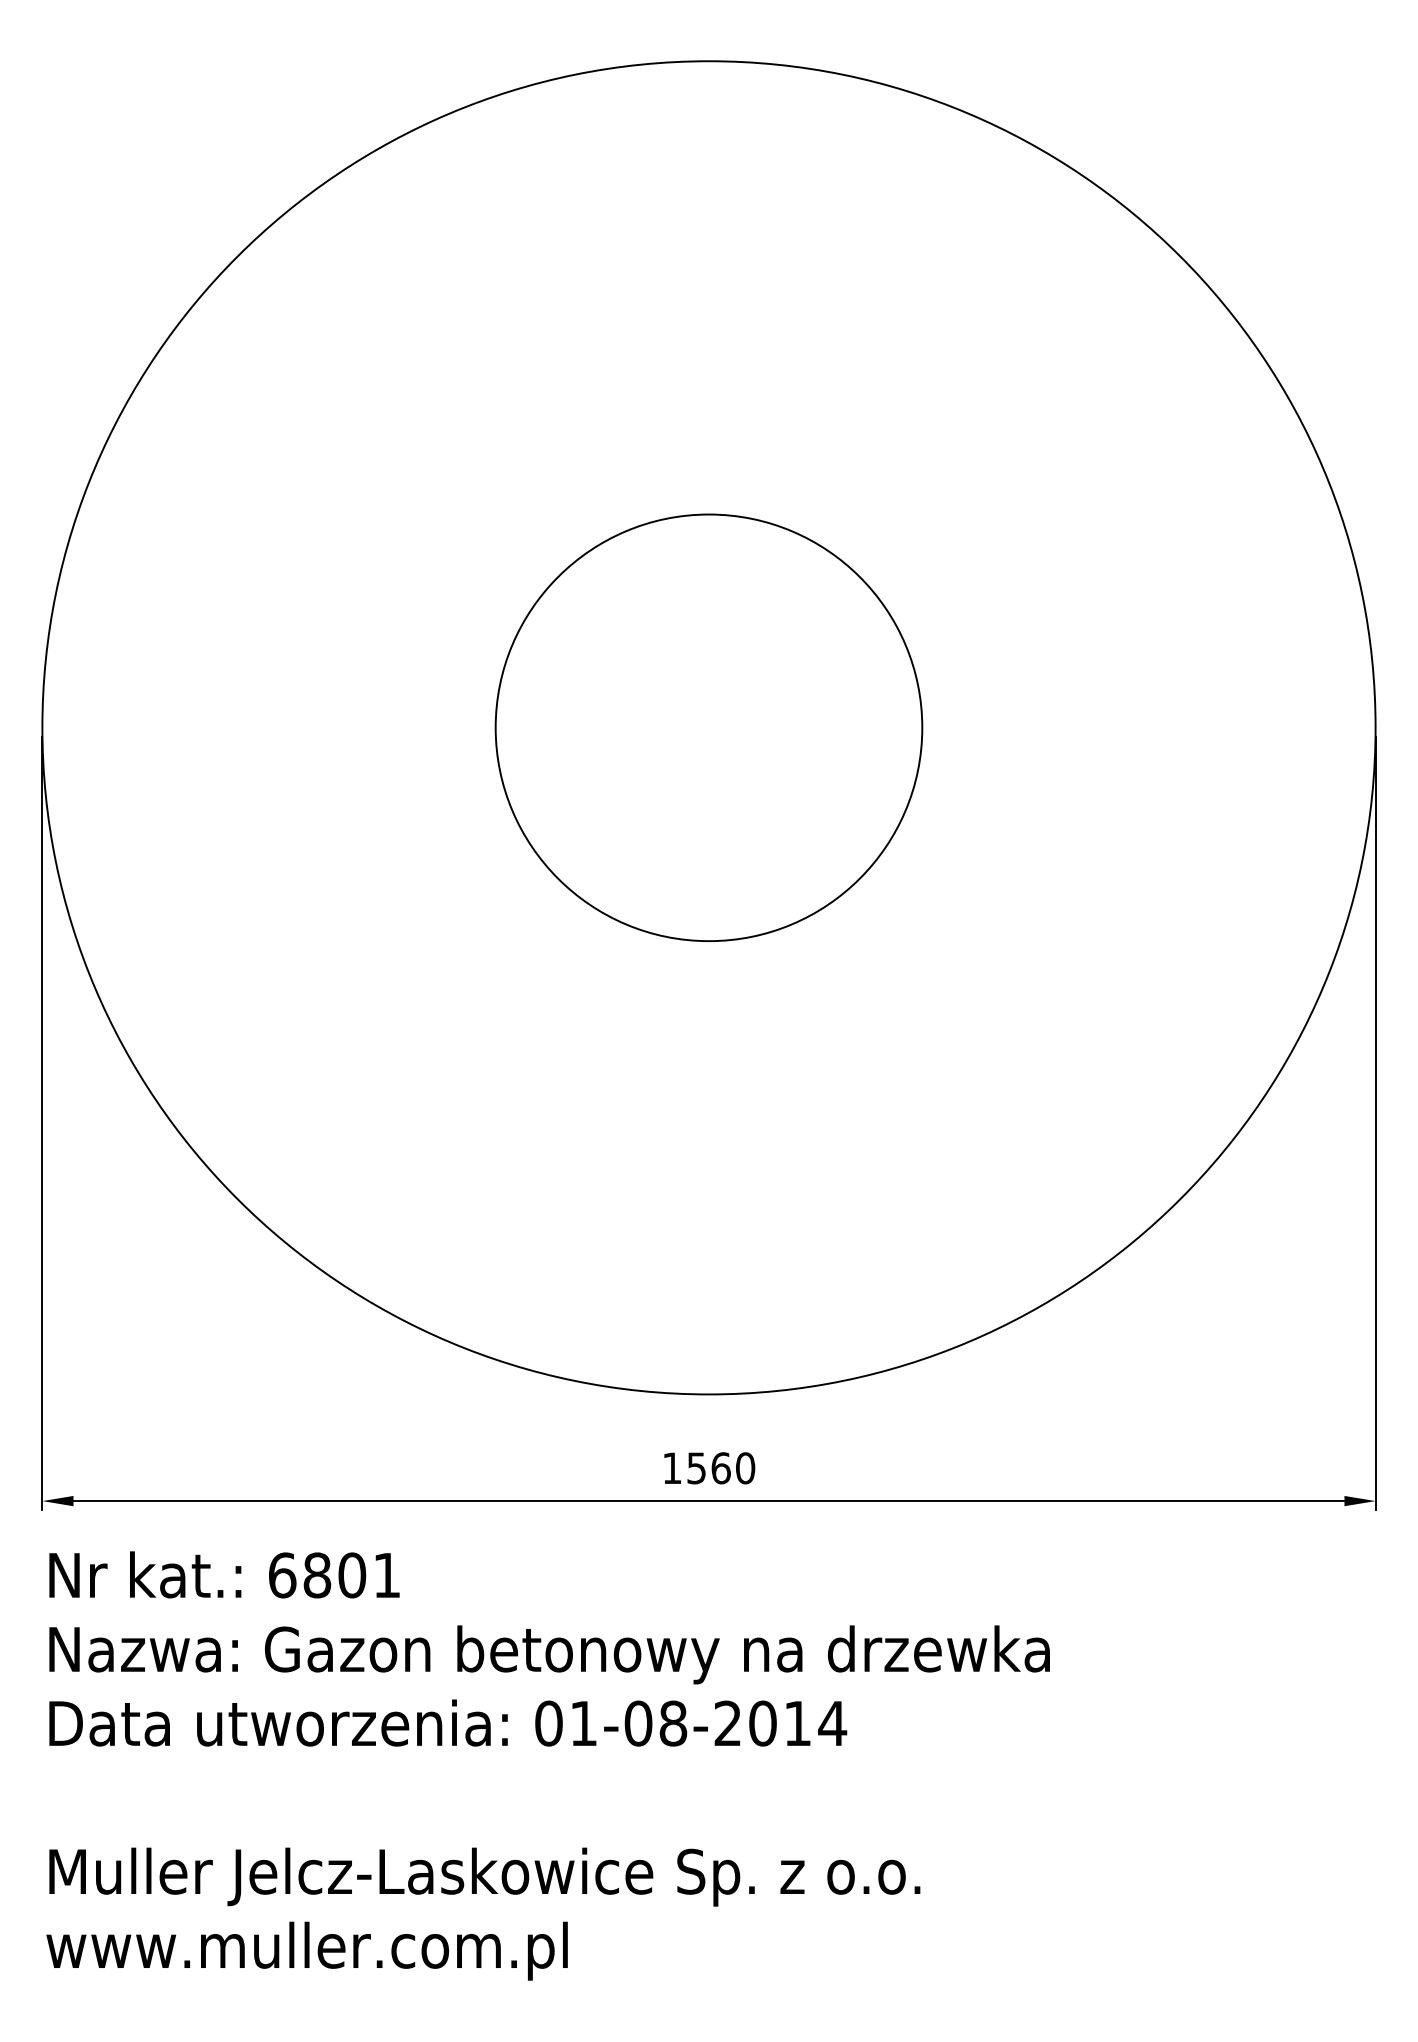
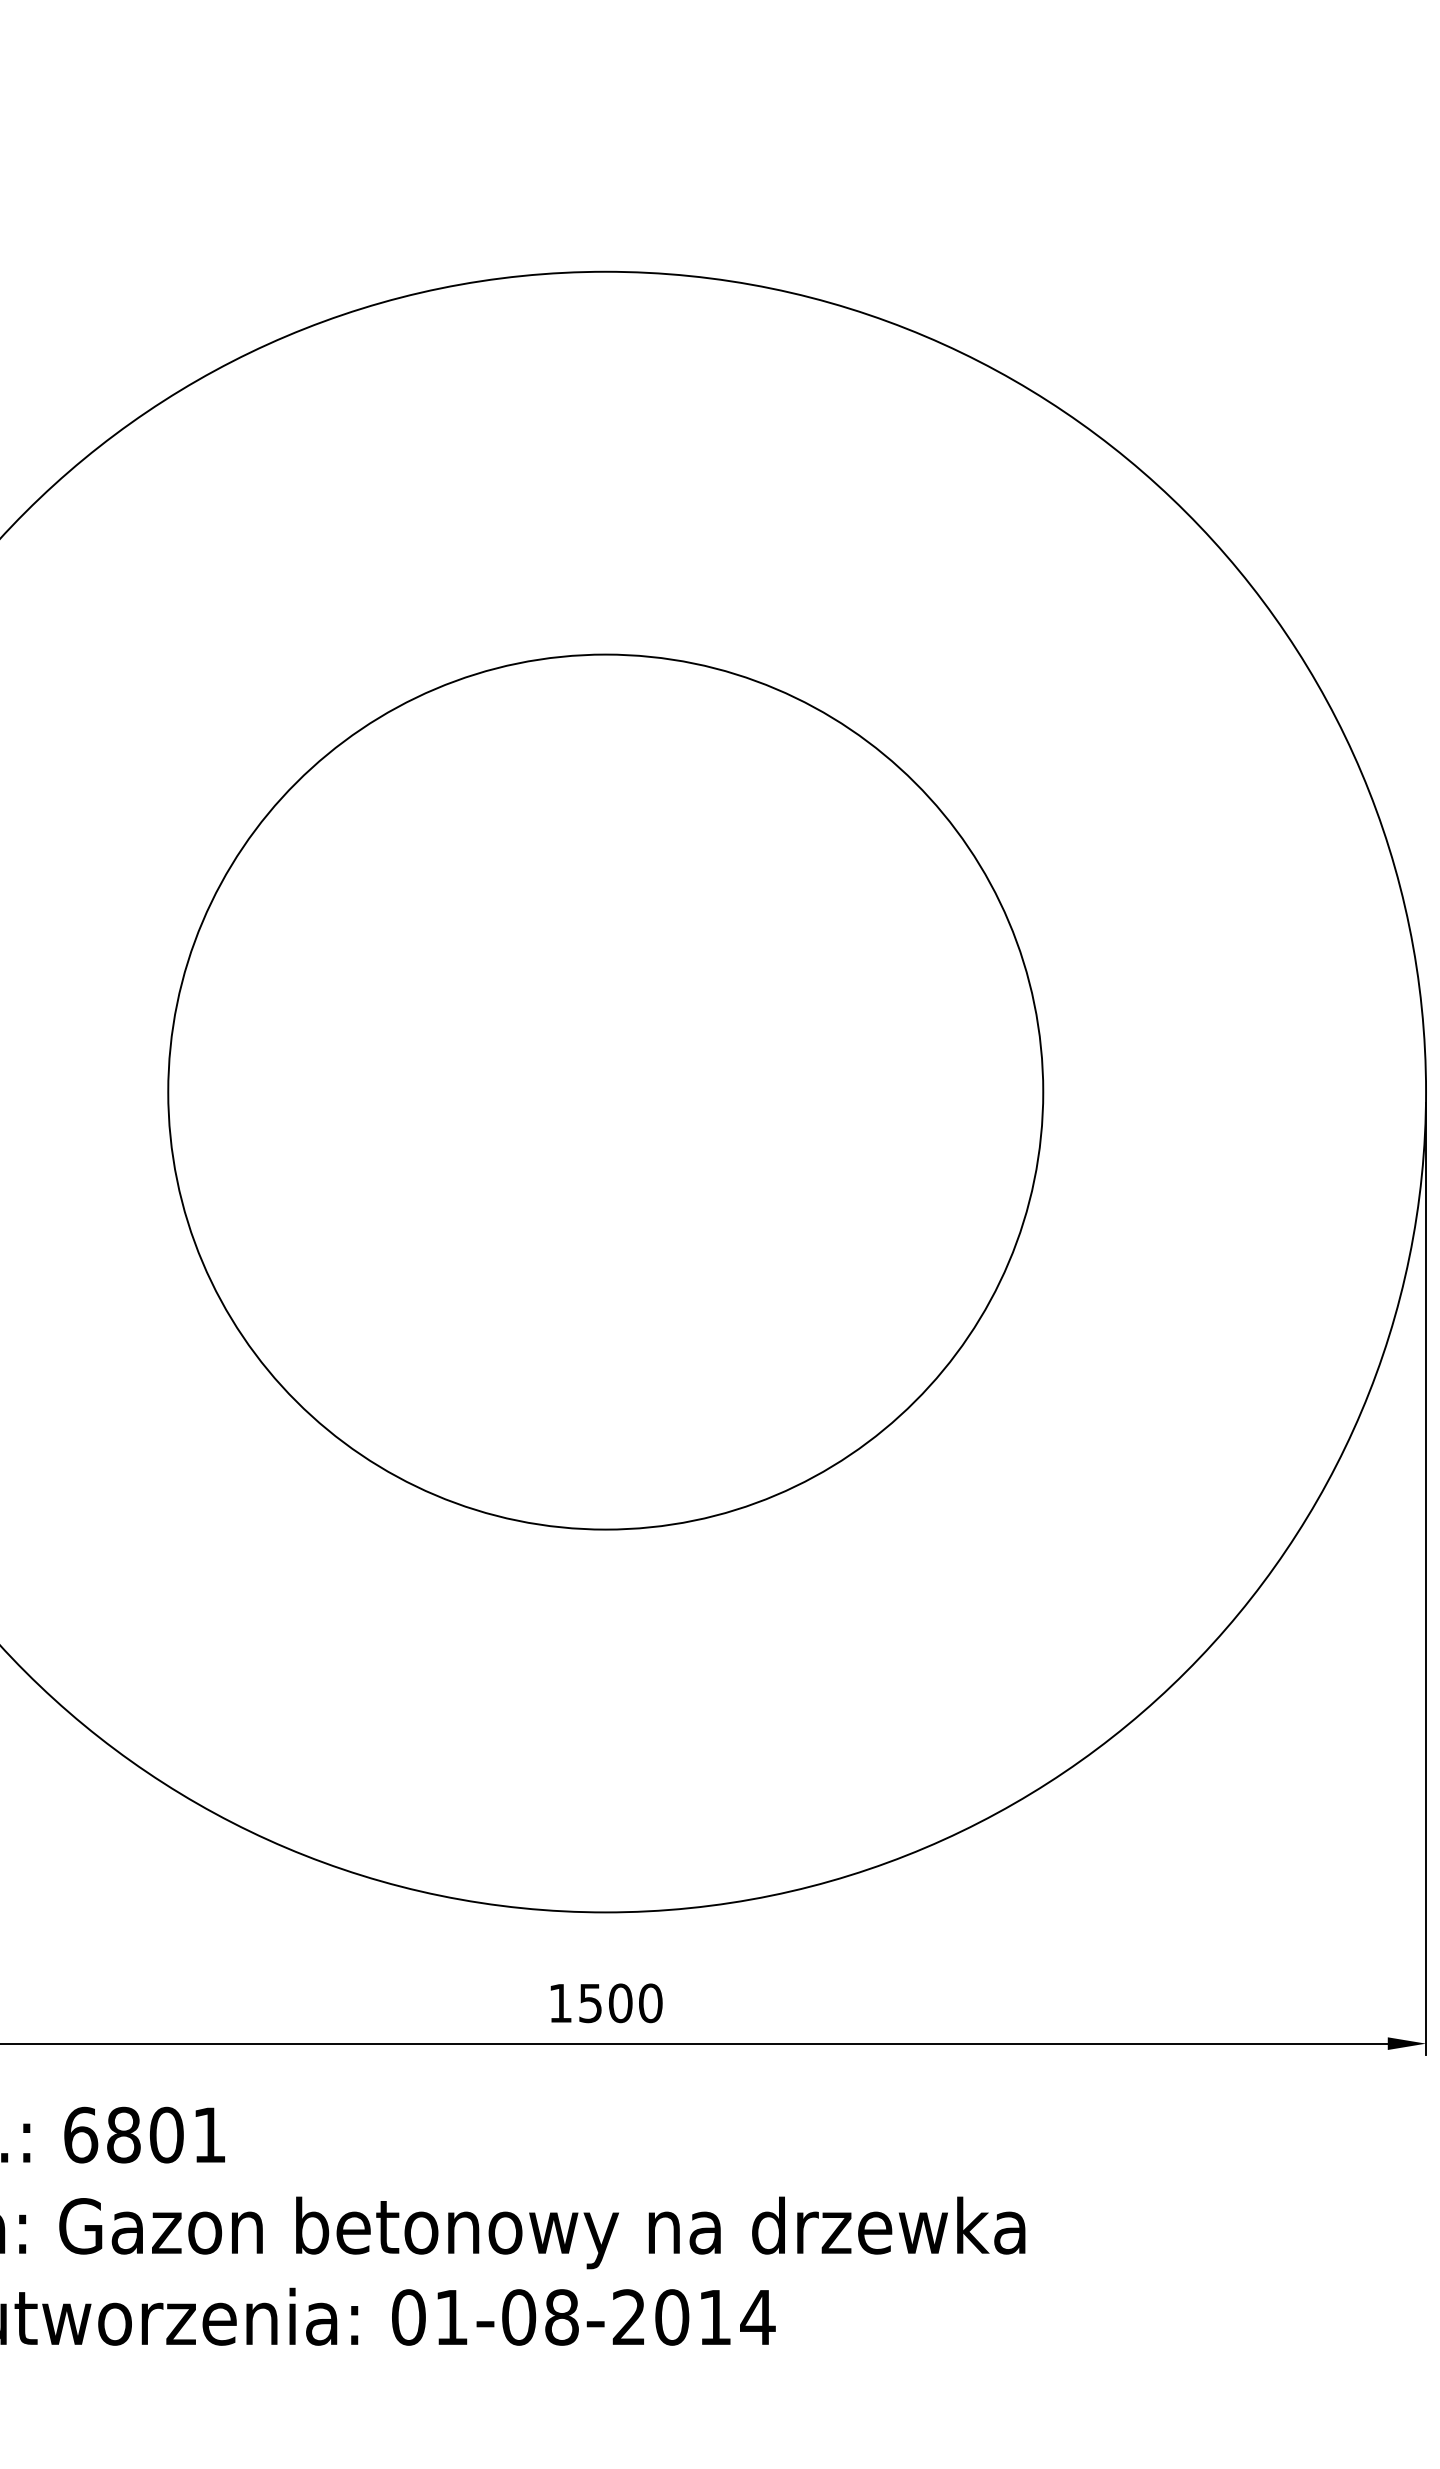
circle: (708, 727) -> (605, 1091), size x1.67
text: (720, 1468) -> (619, 2003), 1560 -> 1500

